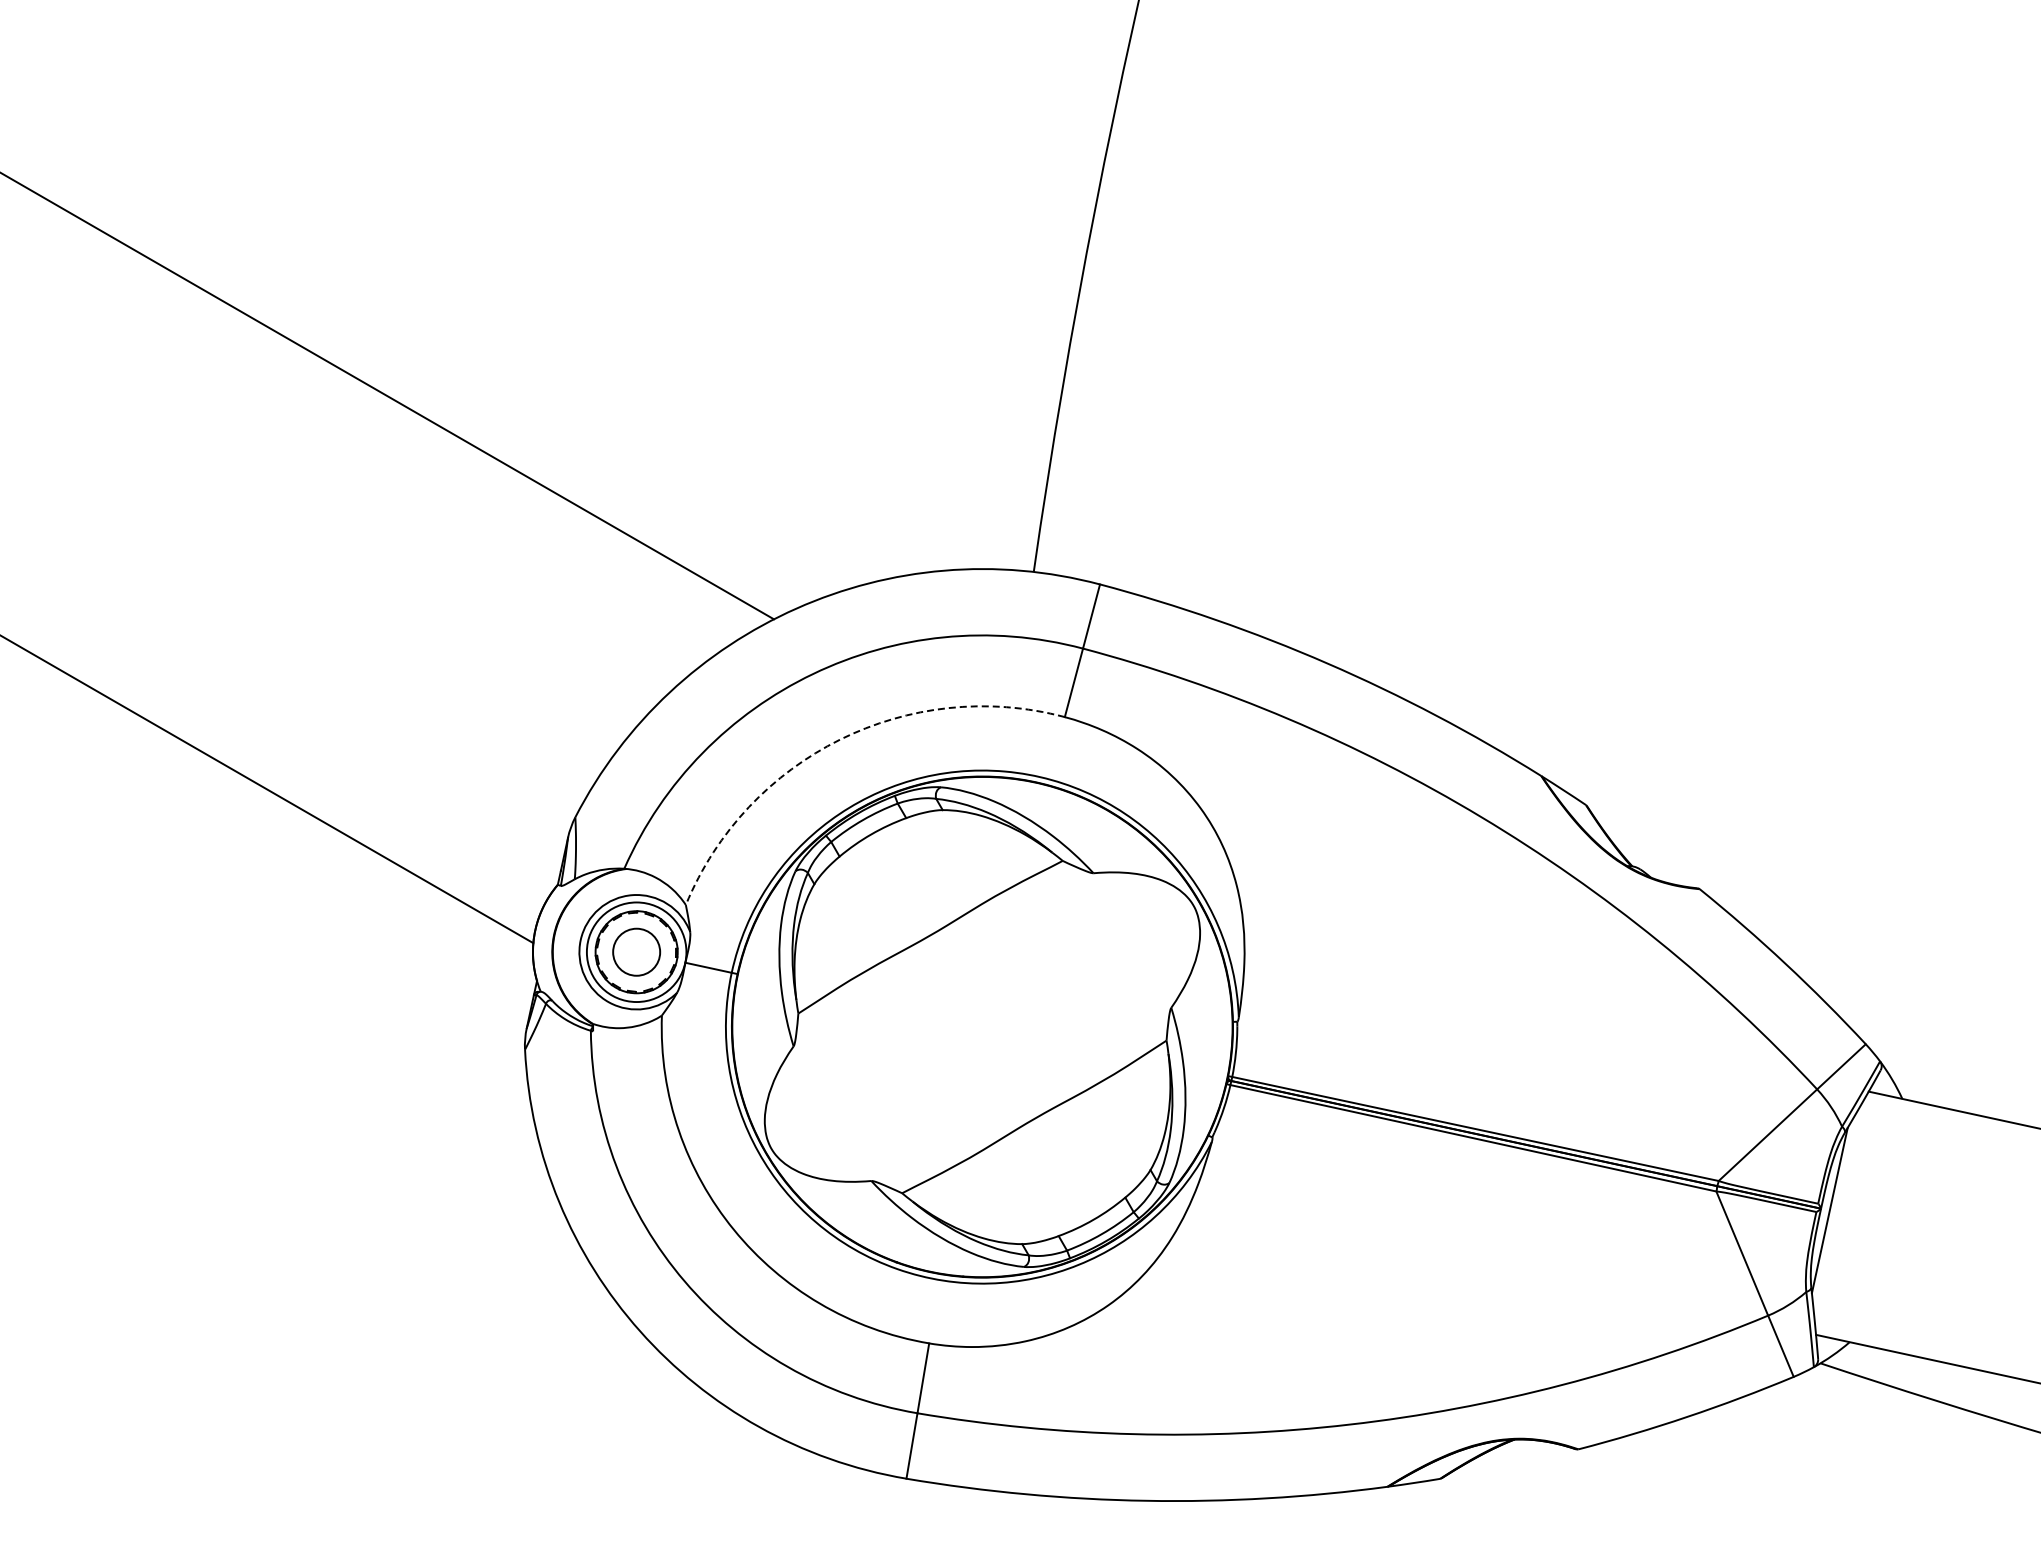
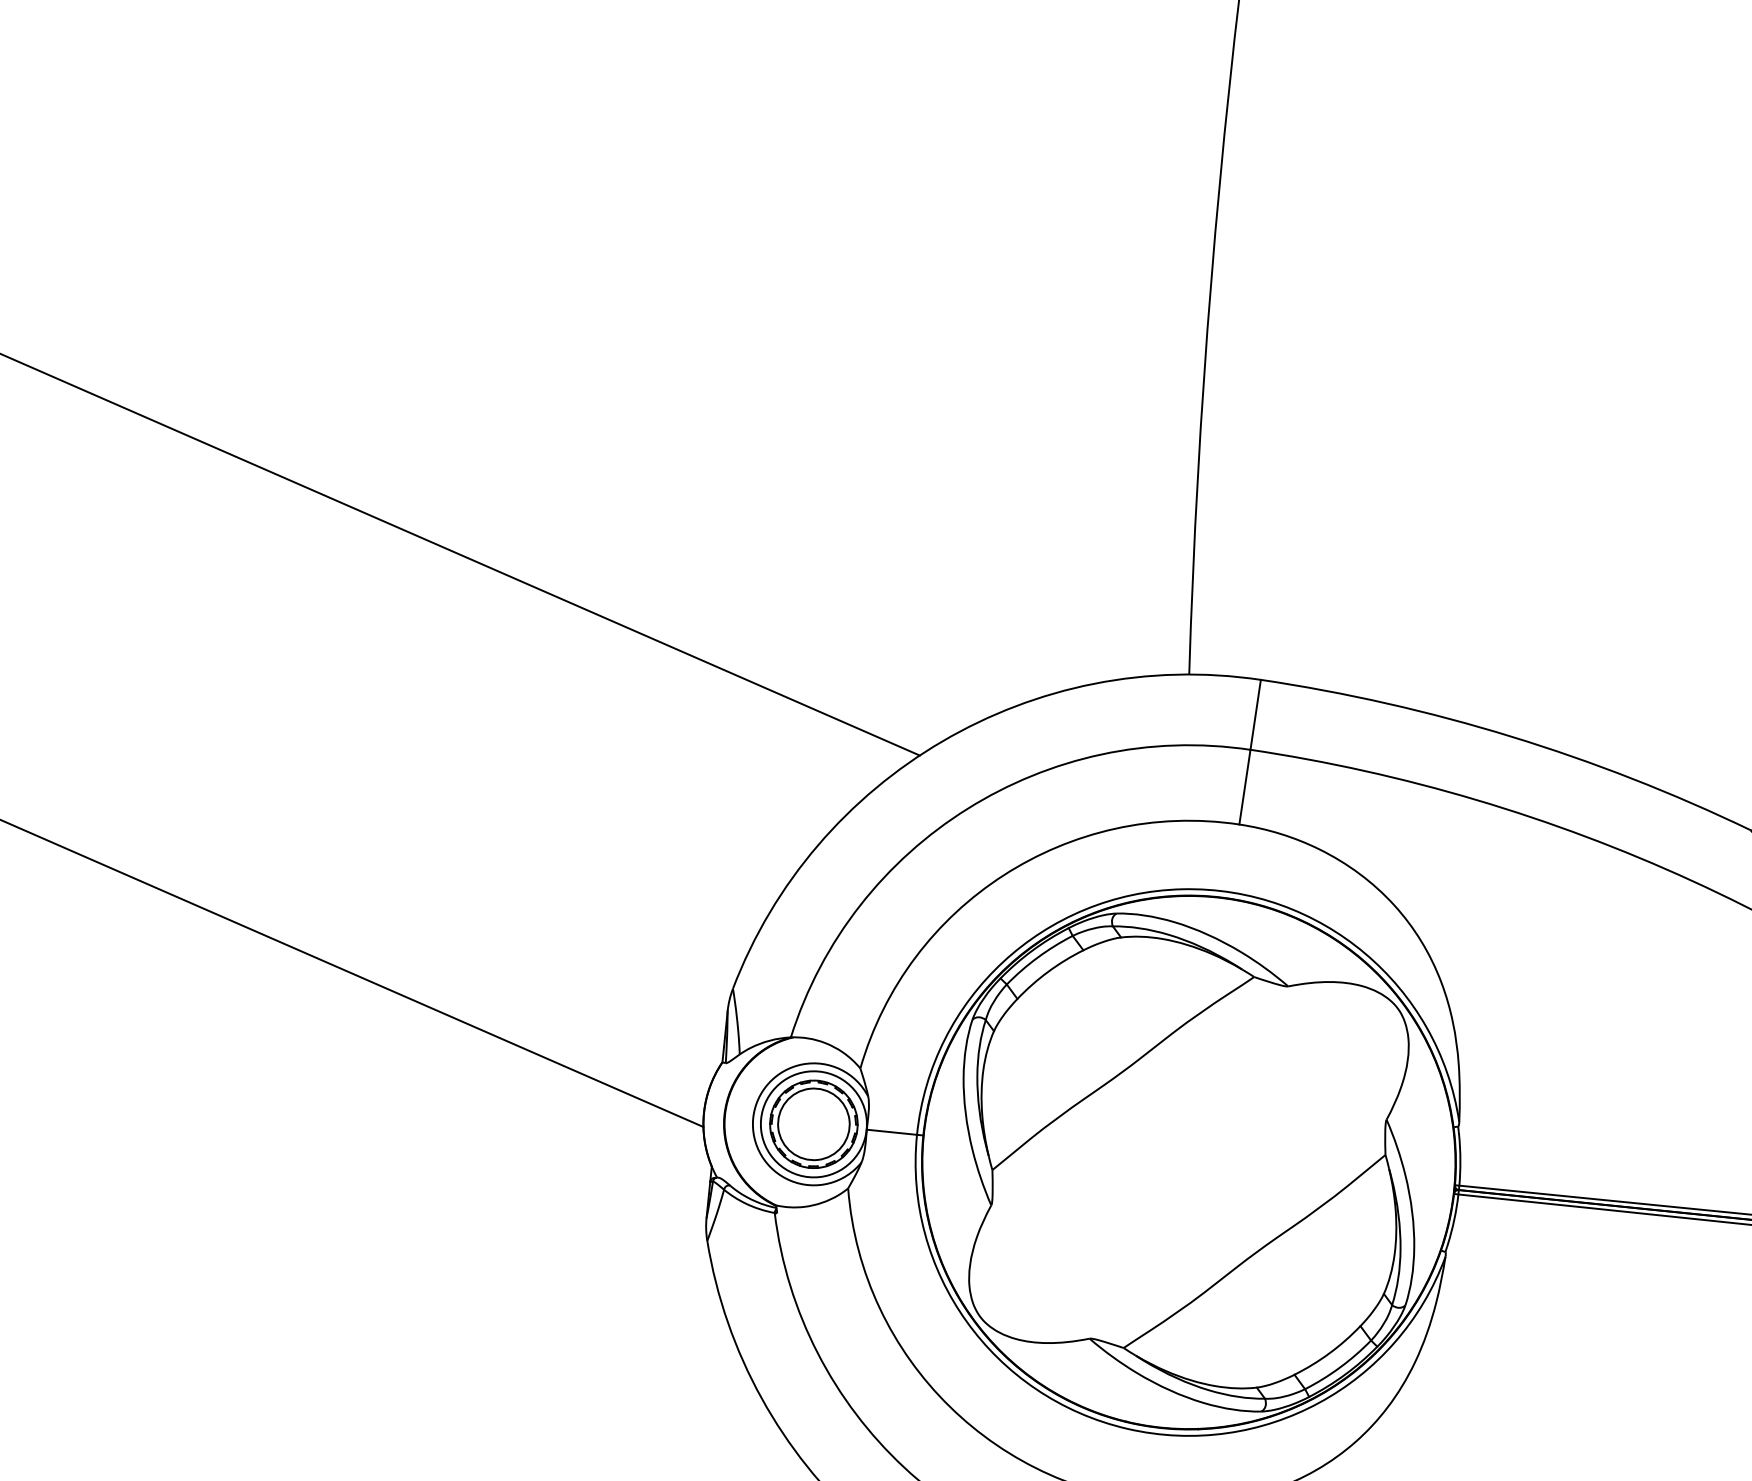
arc: (839, 739) -> (1003, 874), dashed -> solid
circle: (636, 951) -> (813, 1123), size x1.43

